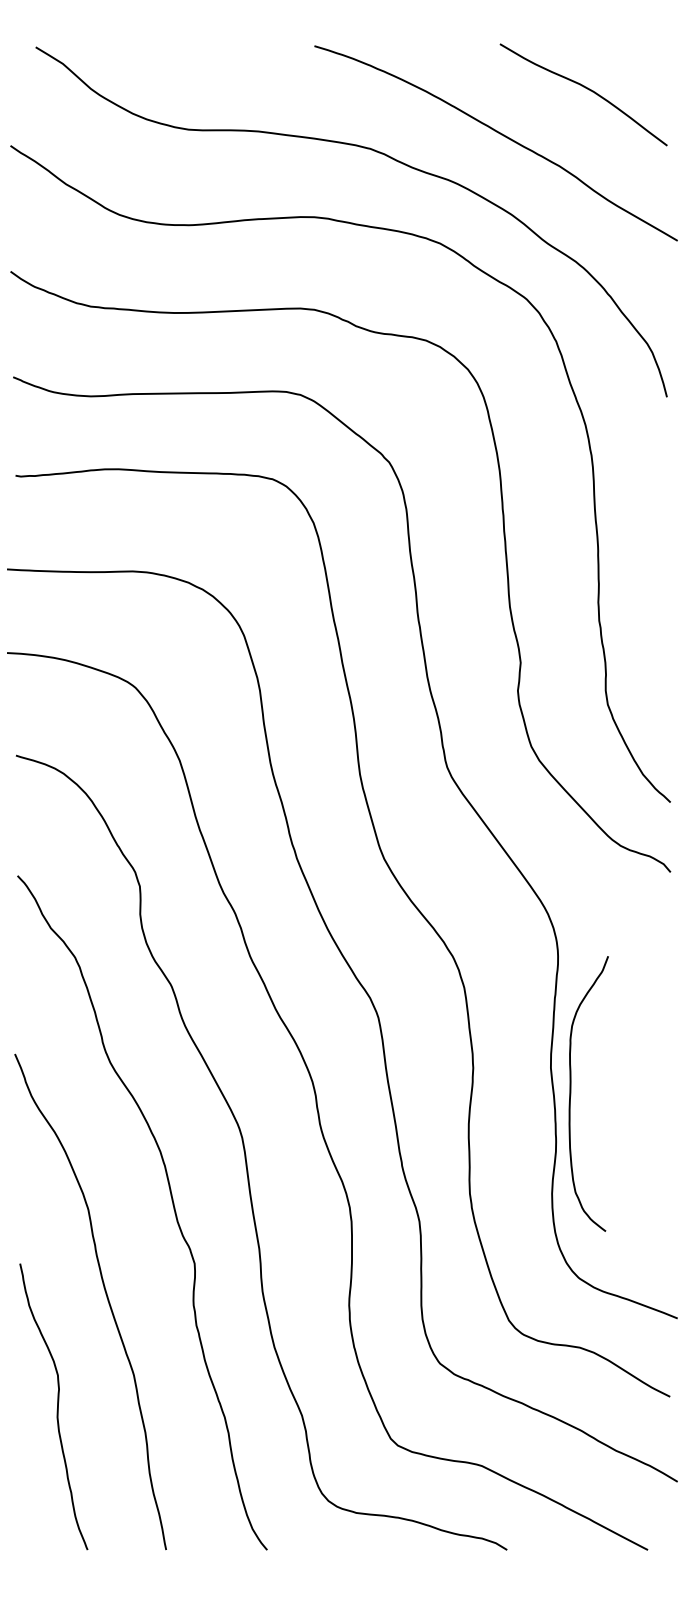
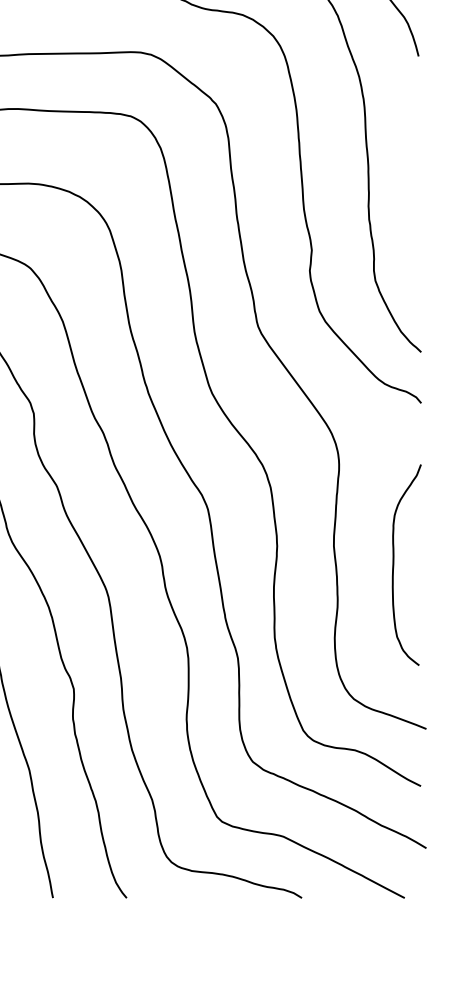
curve: (571, 1093) -> (394, 564), moved

